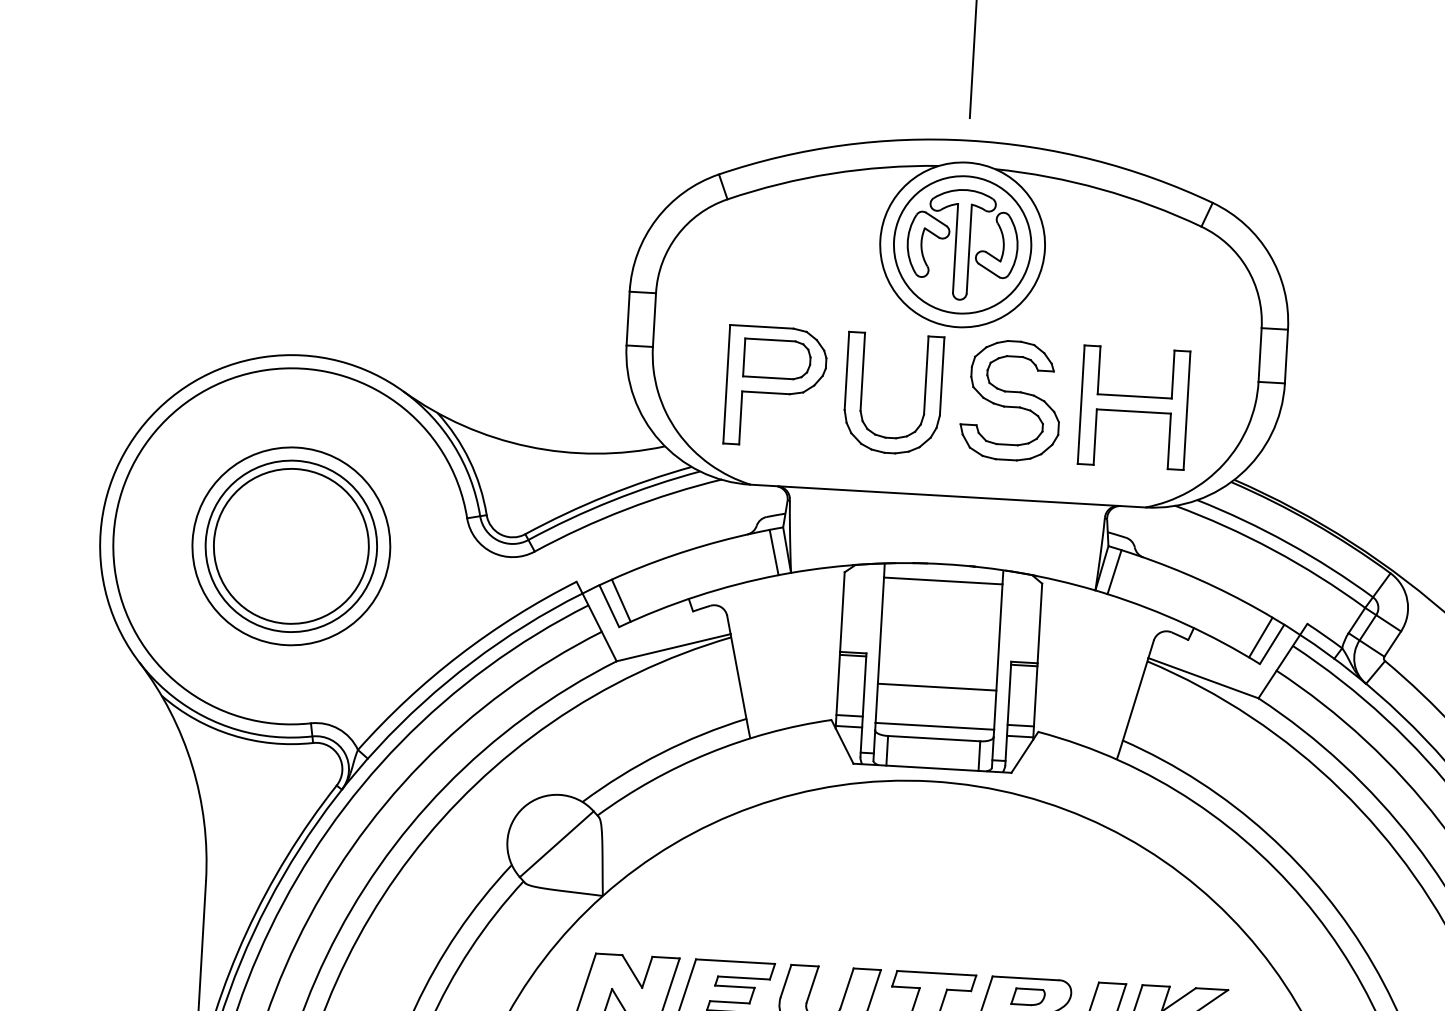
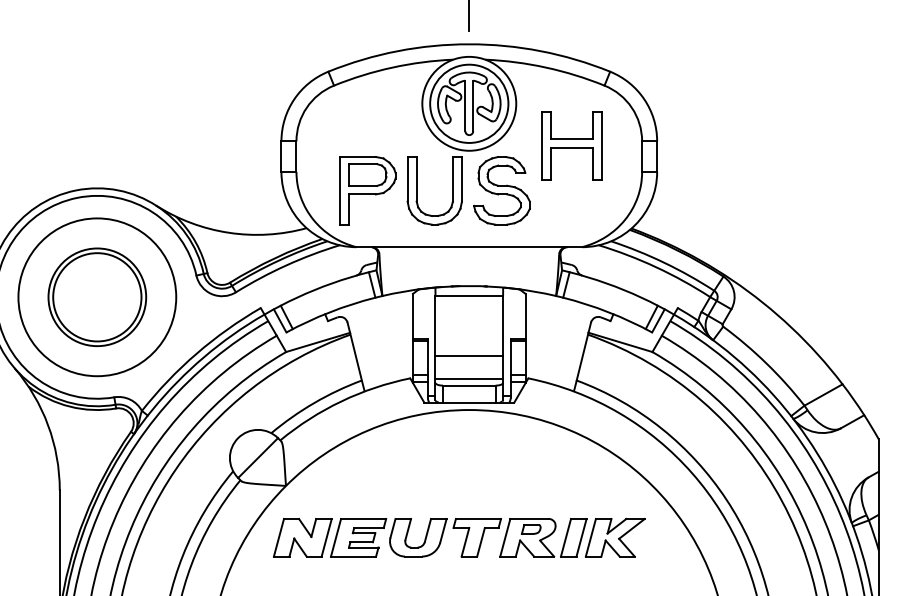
part: (1132, 407) -> (571, 145), moved
circle: (291, 544) -> (97, 296), size x1.4

